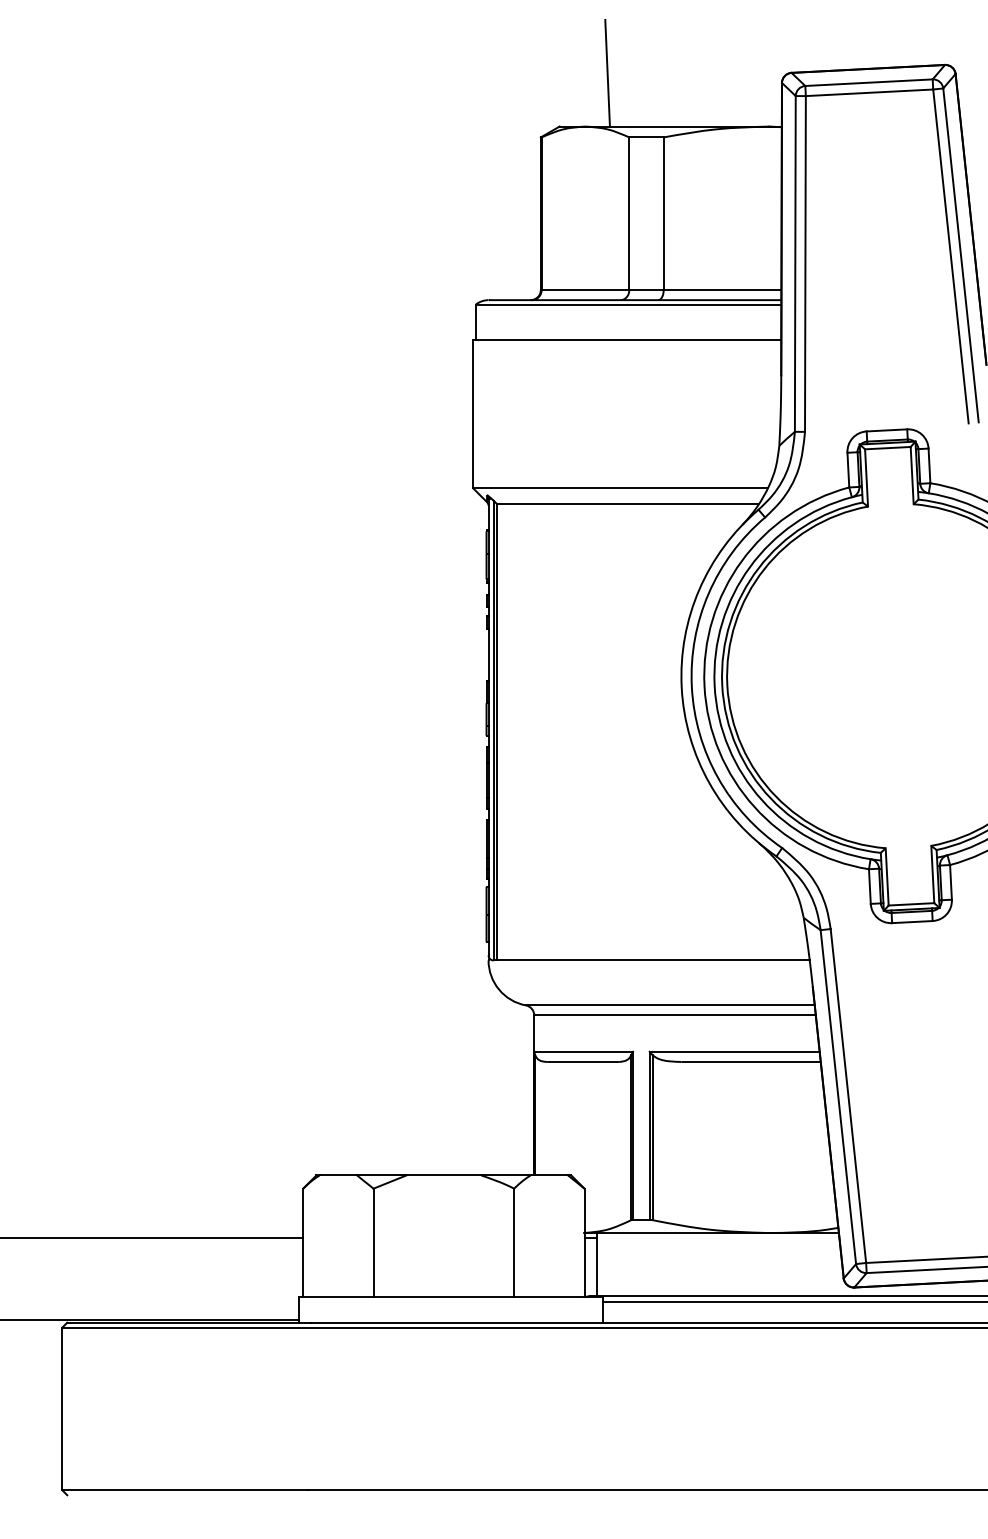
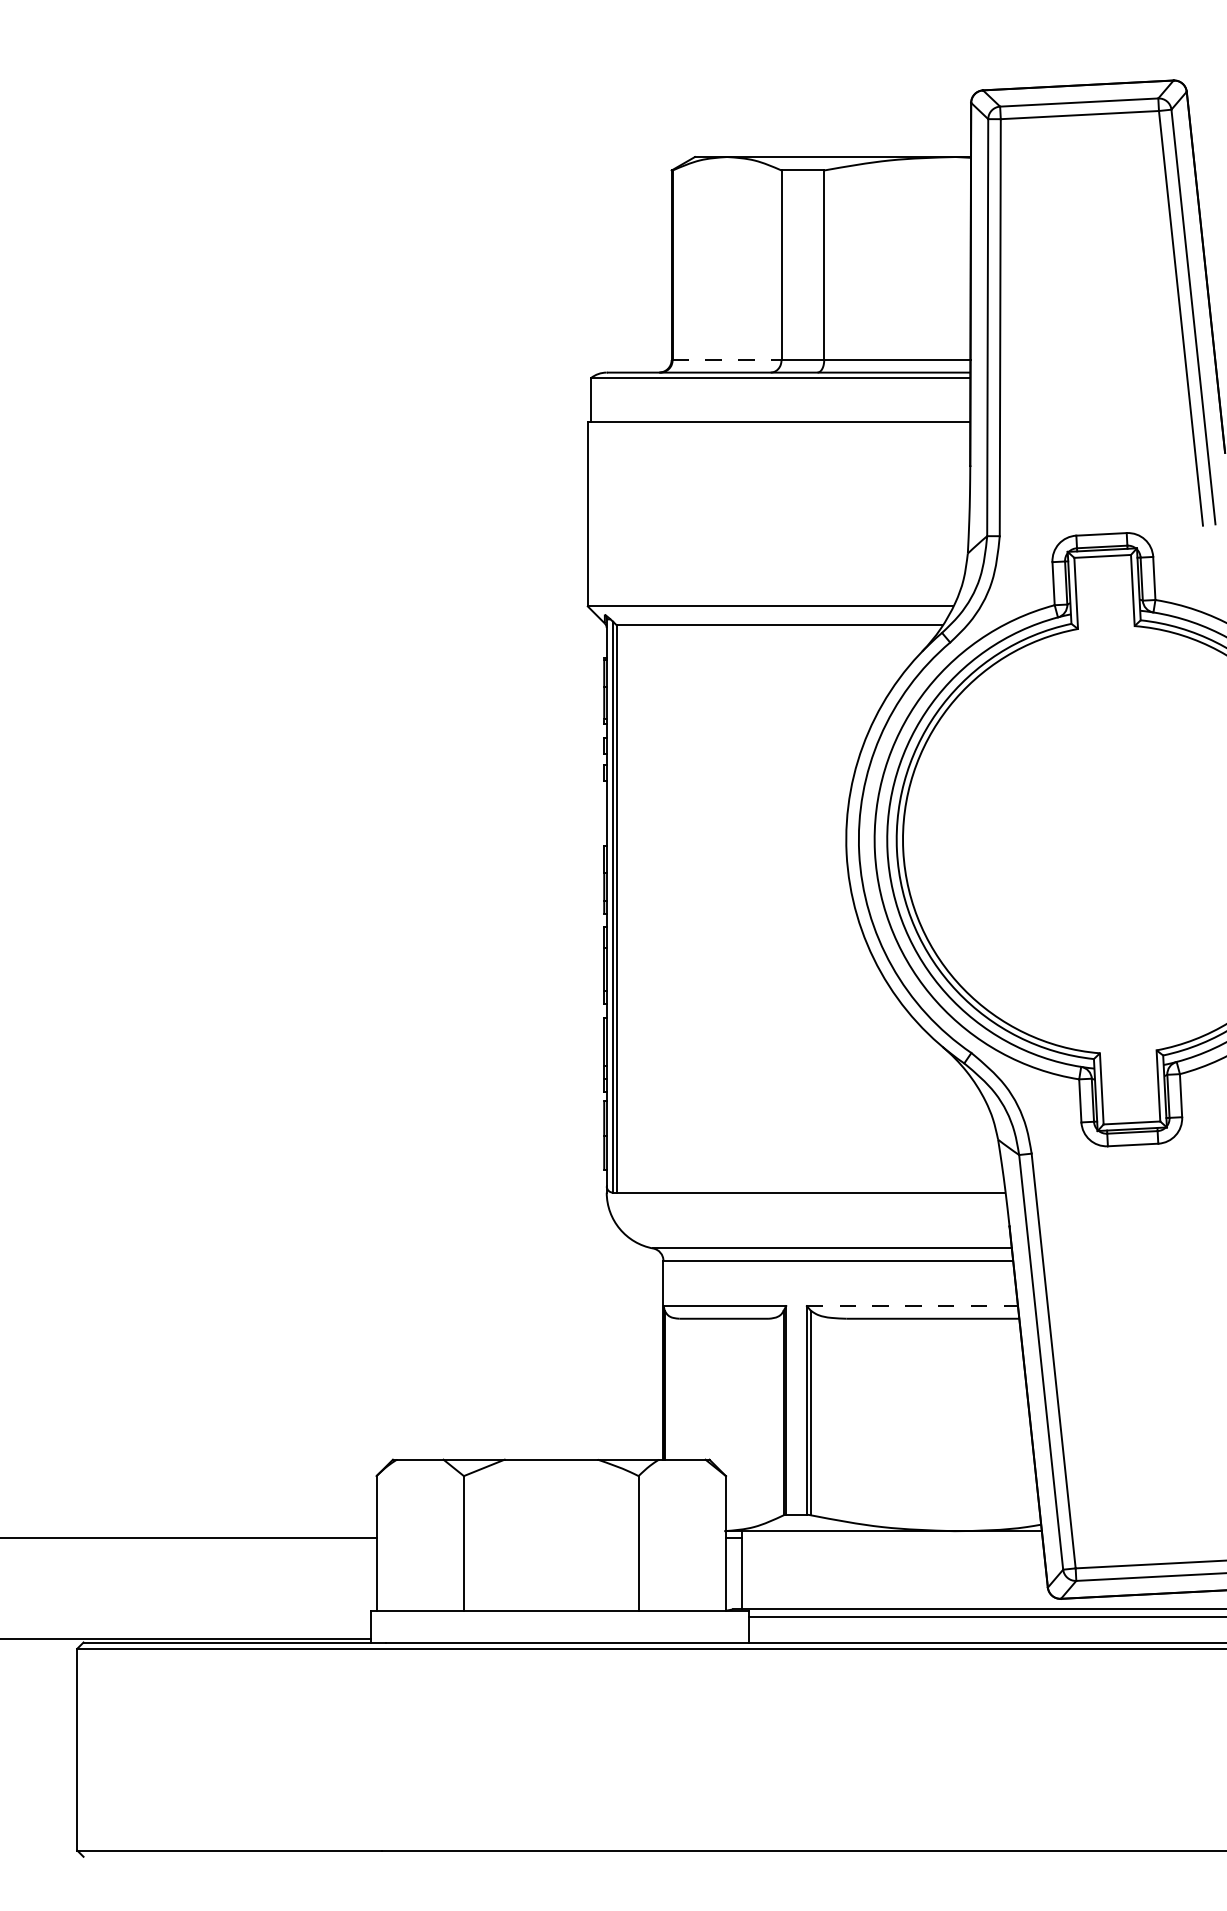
line: (607, 73) -> (754, 90), removed
line: (585, 290) -> (727, 360), solid -> dashed
line: (734, 1052) -> (912, 1306), solid -> dashed

